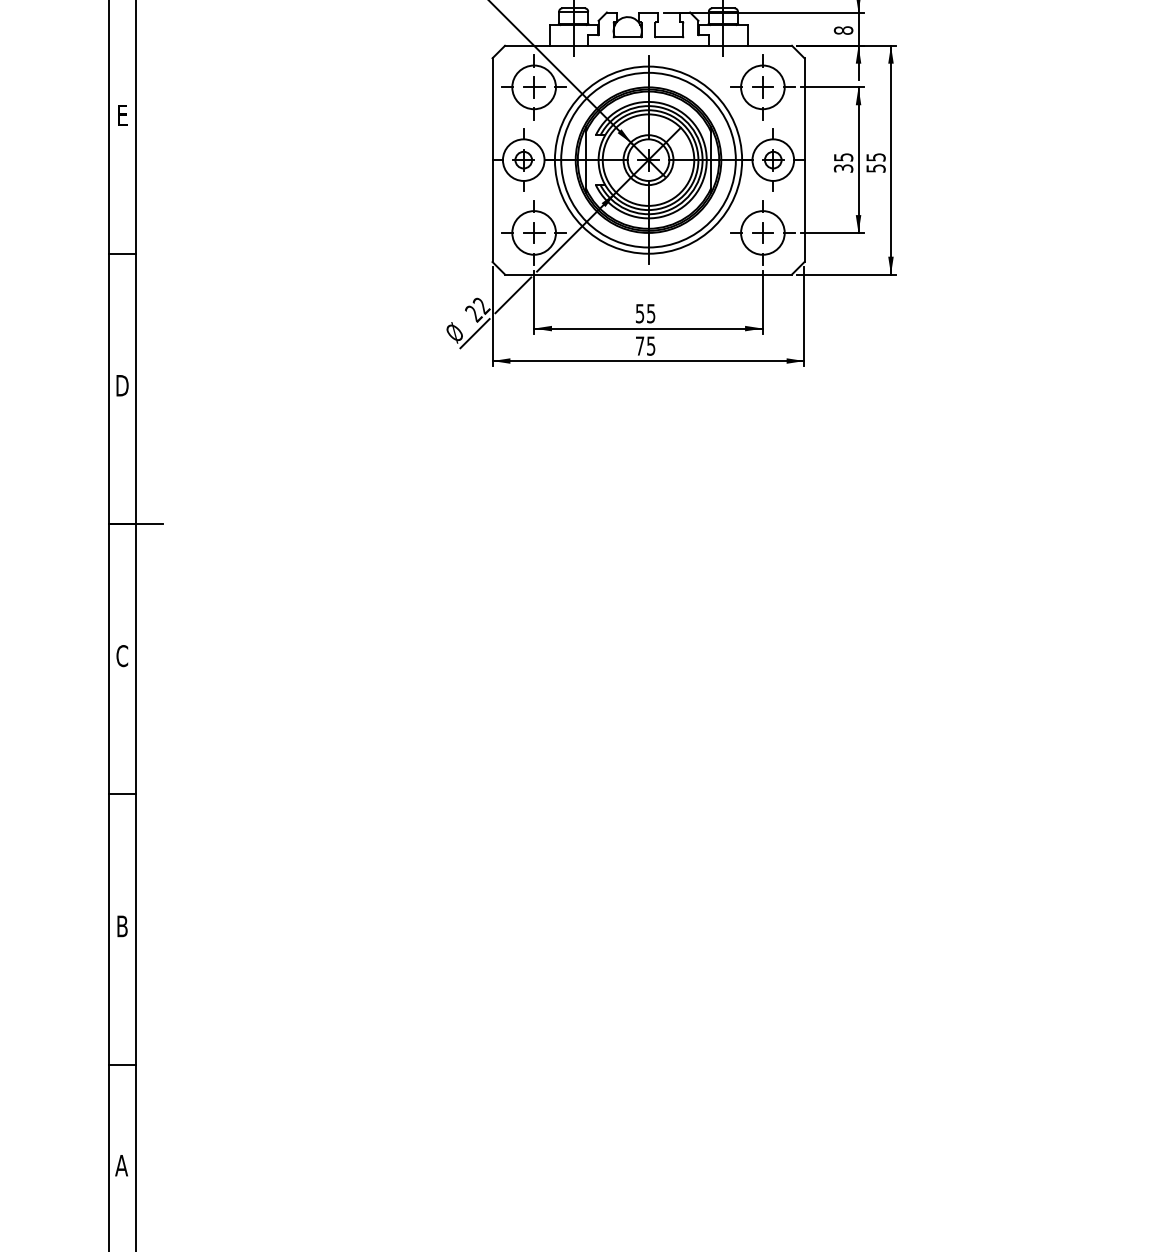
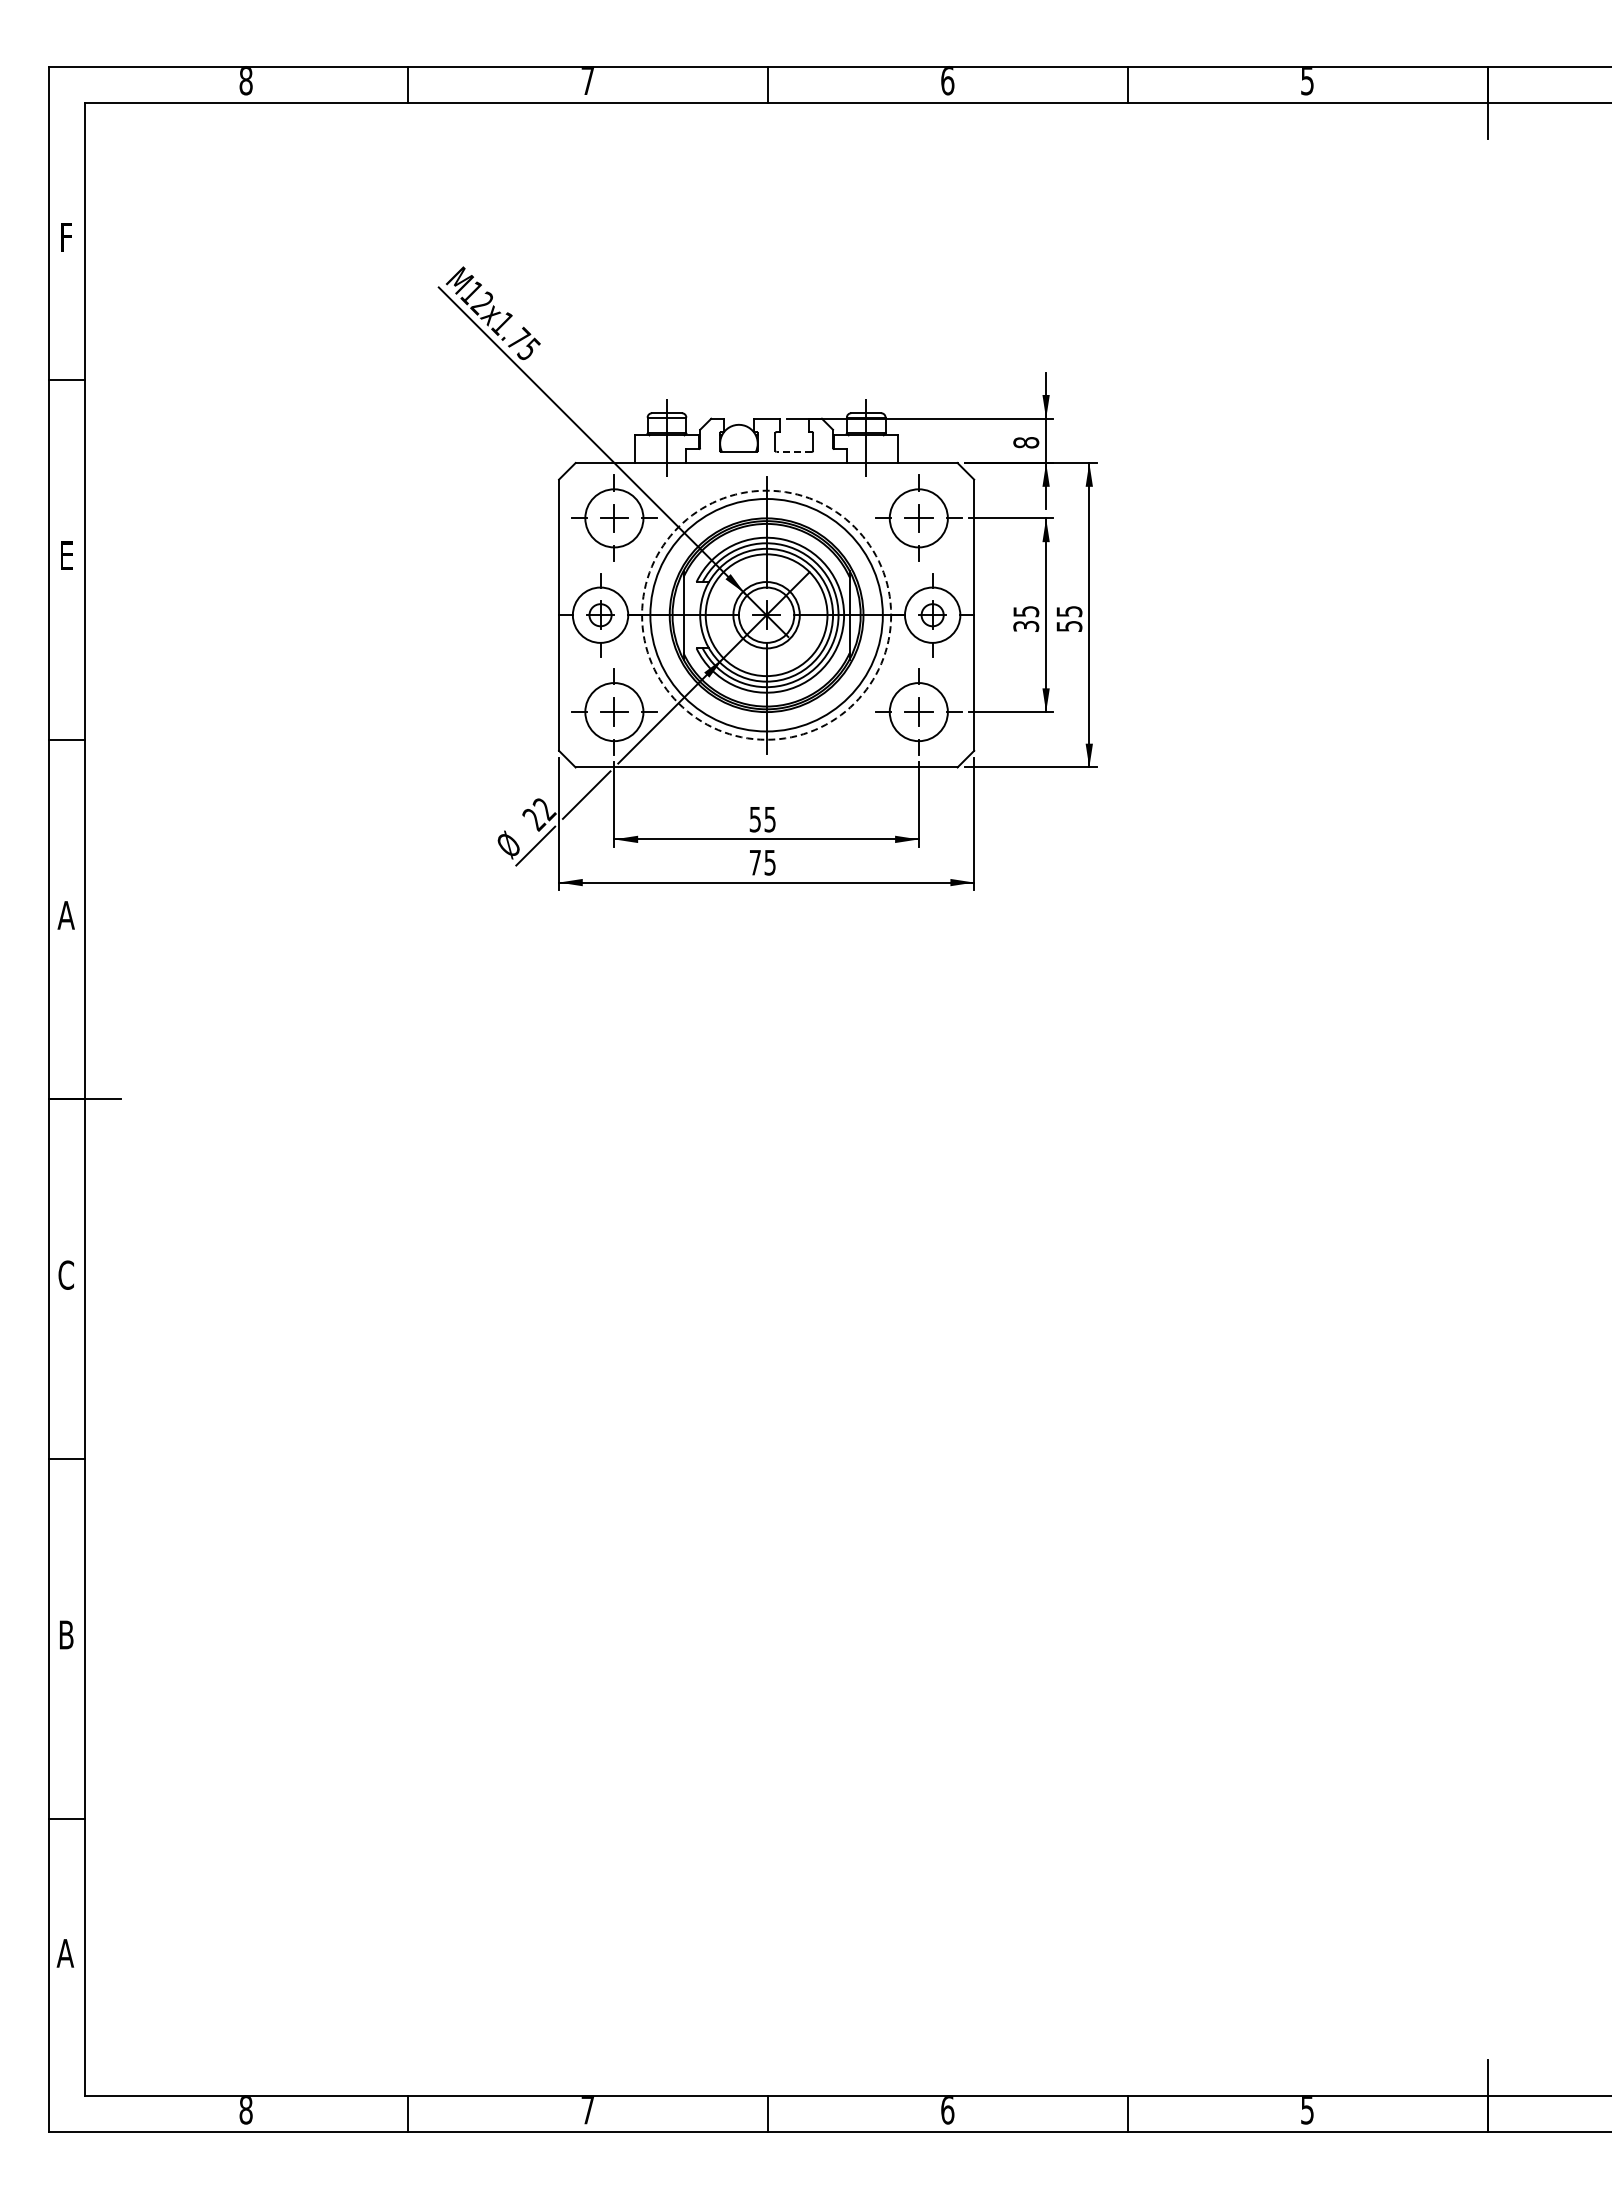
line: (669, 37) -> (794, 451), solid -> dashed
circle: (648, 159) -> (766, 614), solid -> dashed
text: (121, 385) -> (65, 915), D -> A

